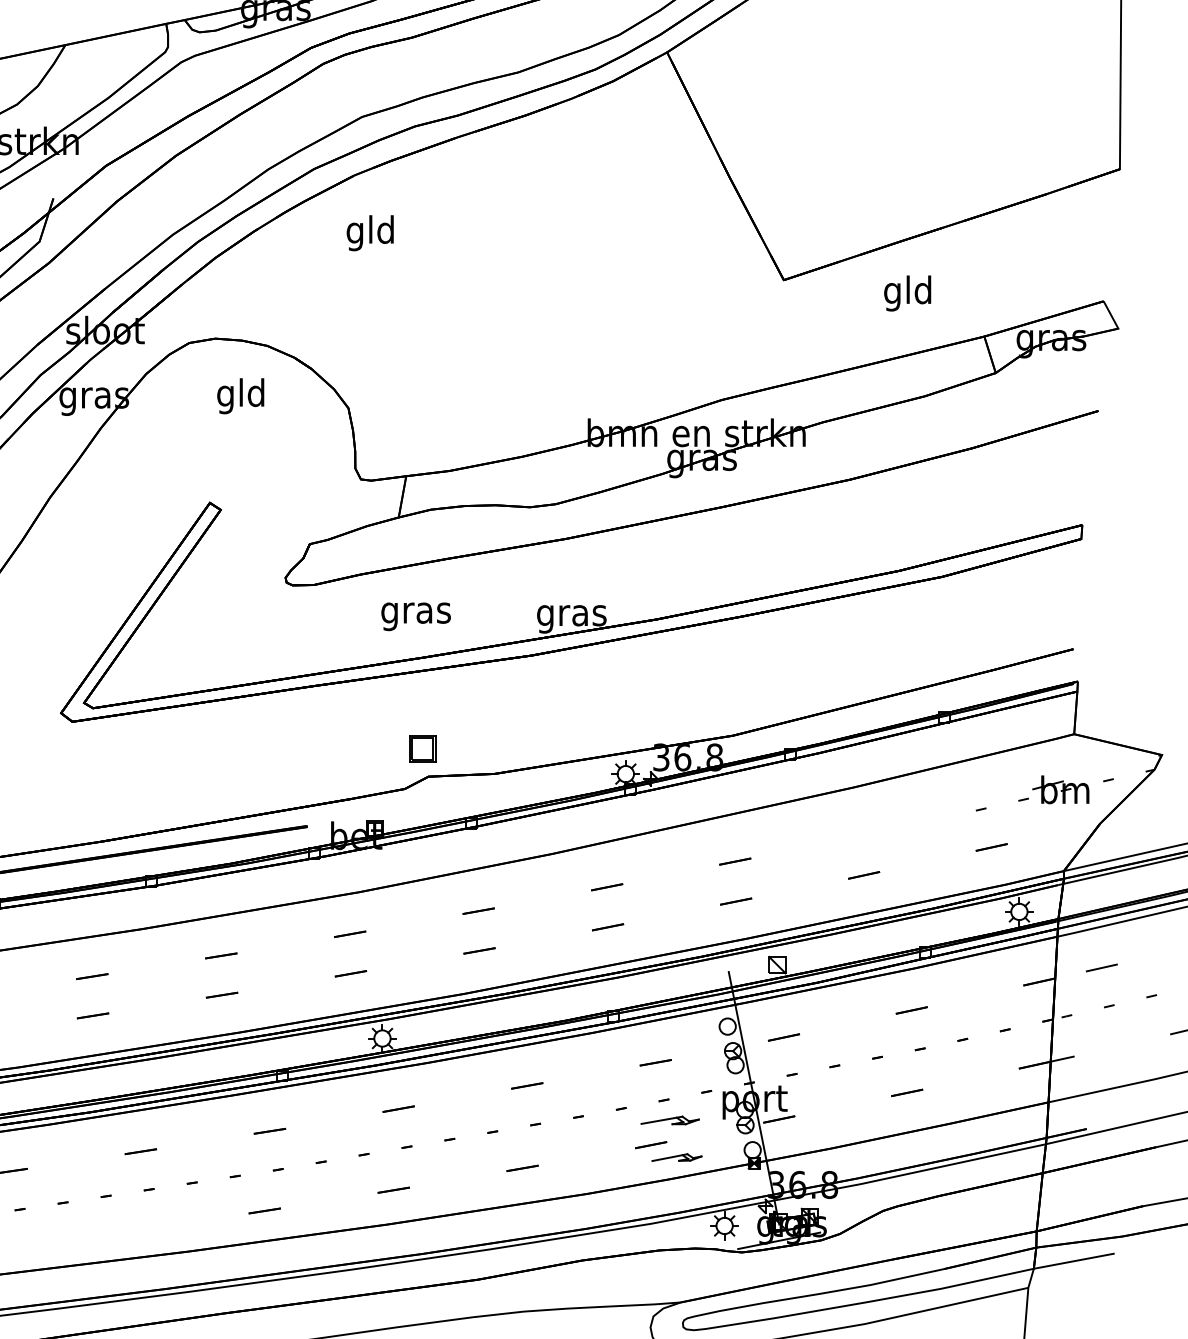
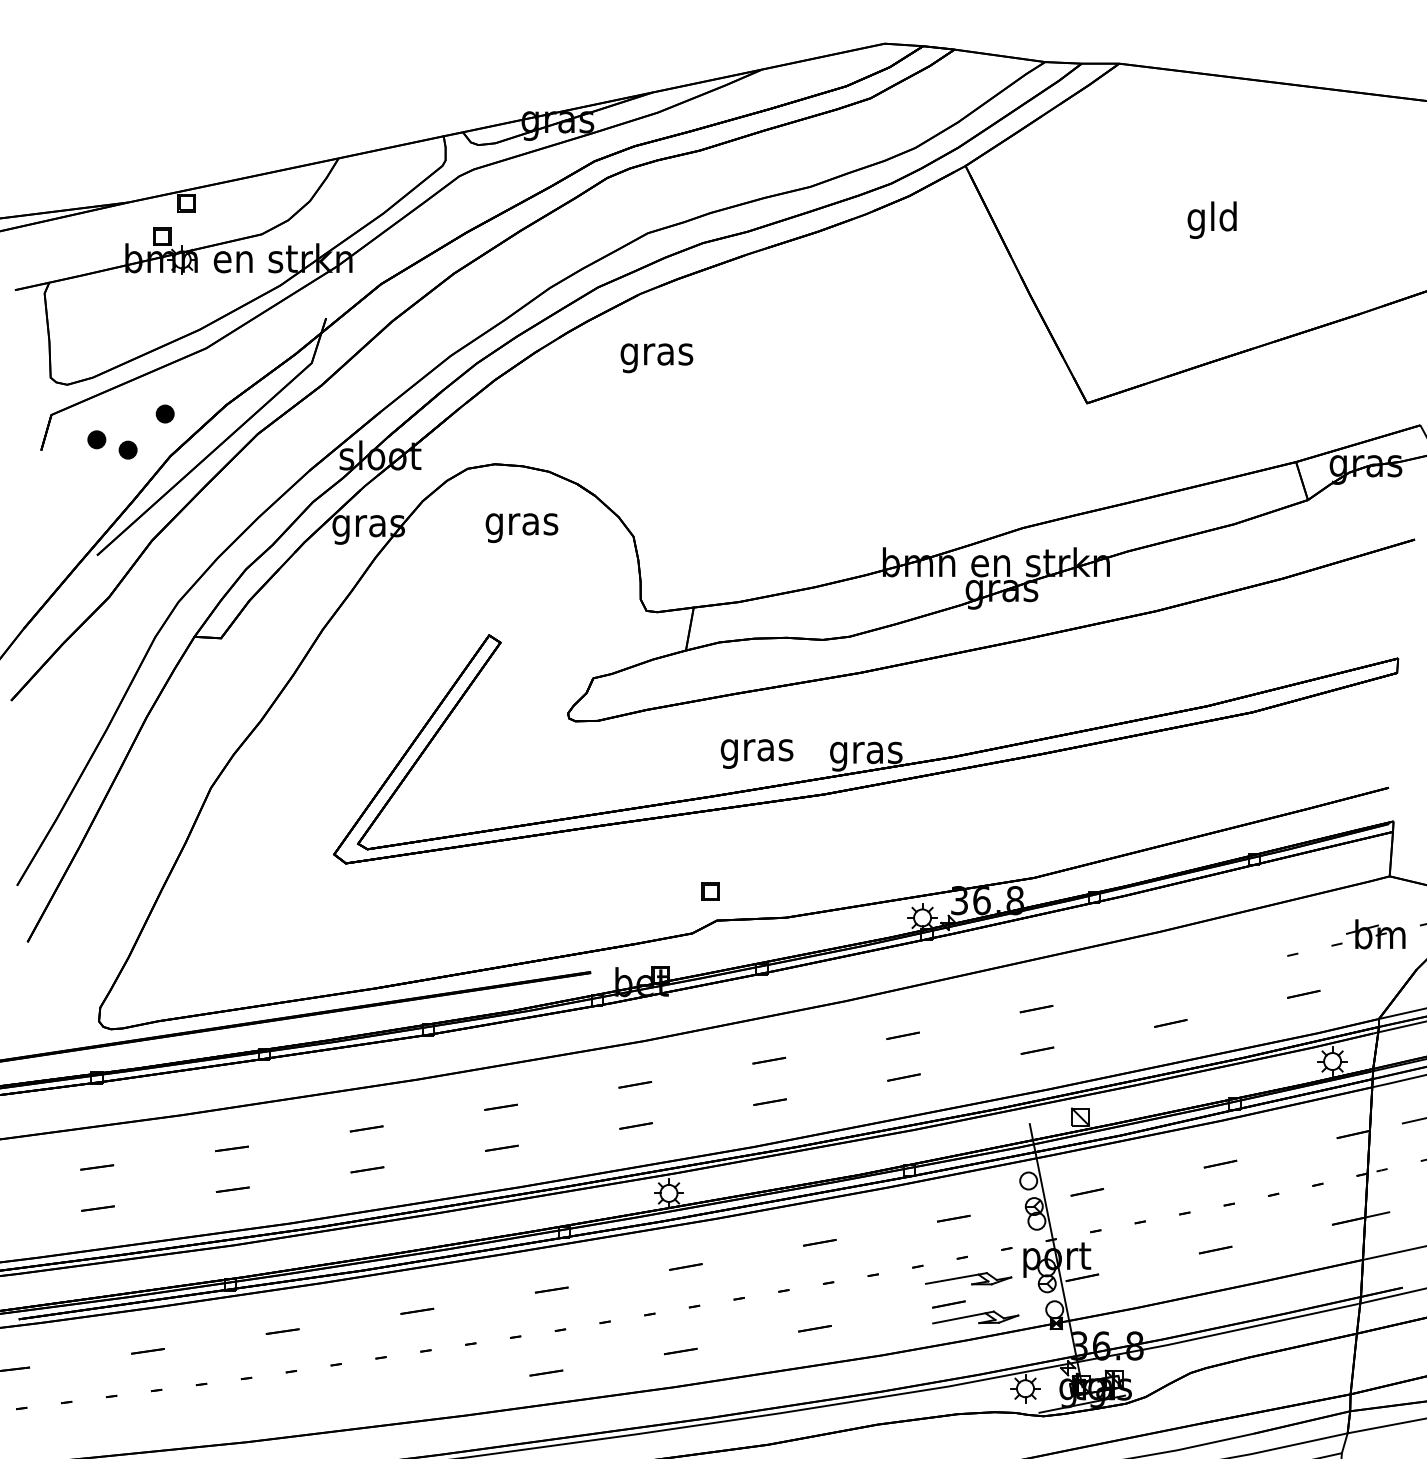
text: (370, 233) -> (656, 354), gld -> gras
text: (907, 292) -> (1211, 219), moved
text: (240, 396) -> (521, 524), gld -> gras
text: (415, 616) -> (756, 753), moved
part: (422, 748) -> (710, 891), size x0.62
part: (669, 1120) -> (968, 1278), size x1.43
part: (676, 1157) -> (975, 1317), size x1.67

